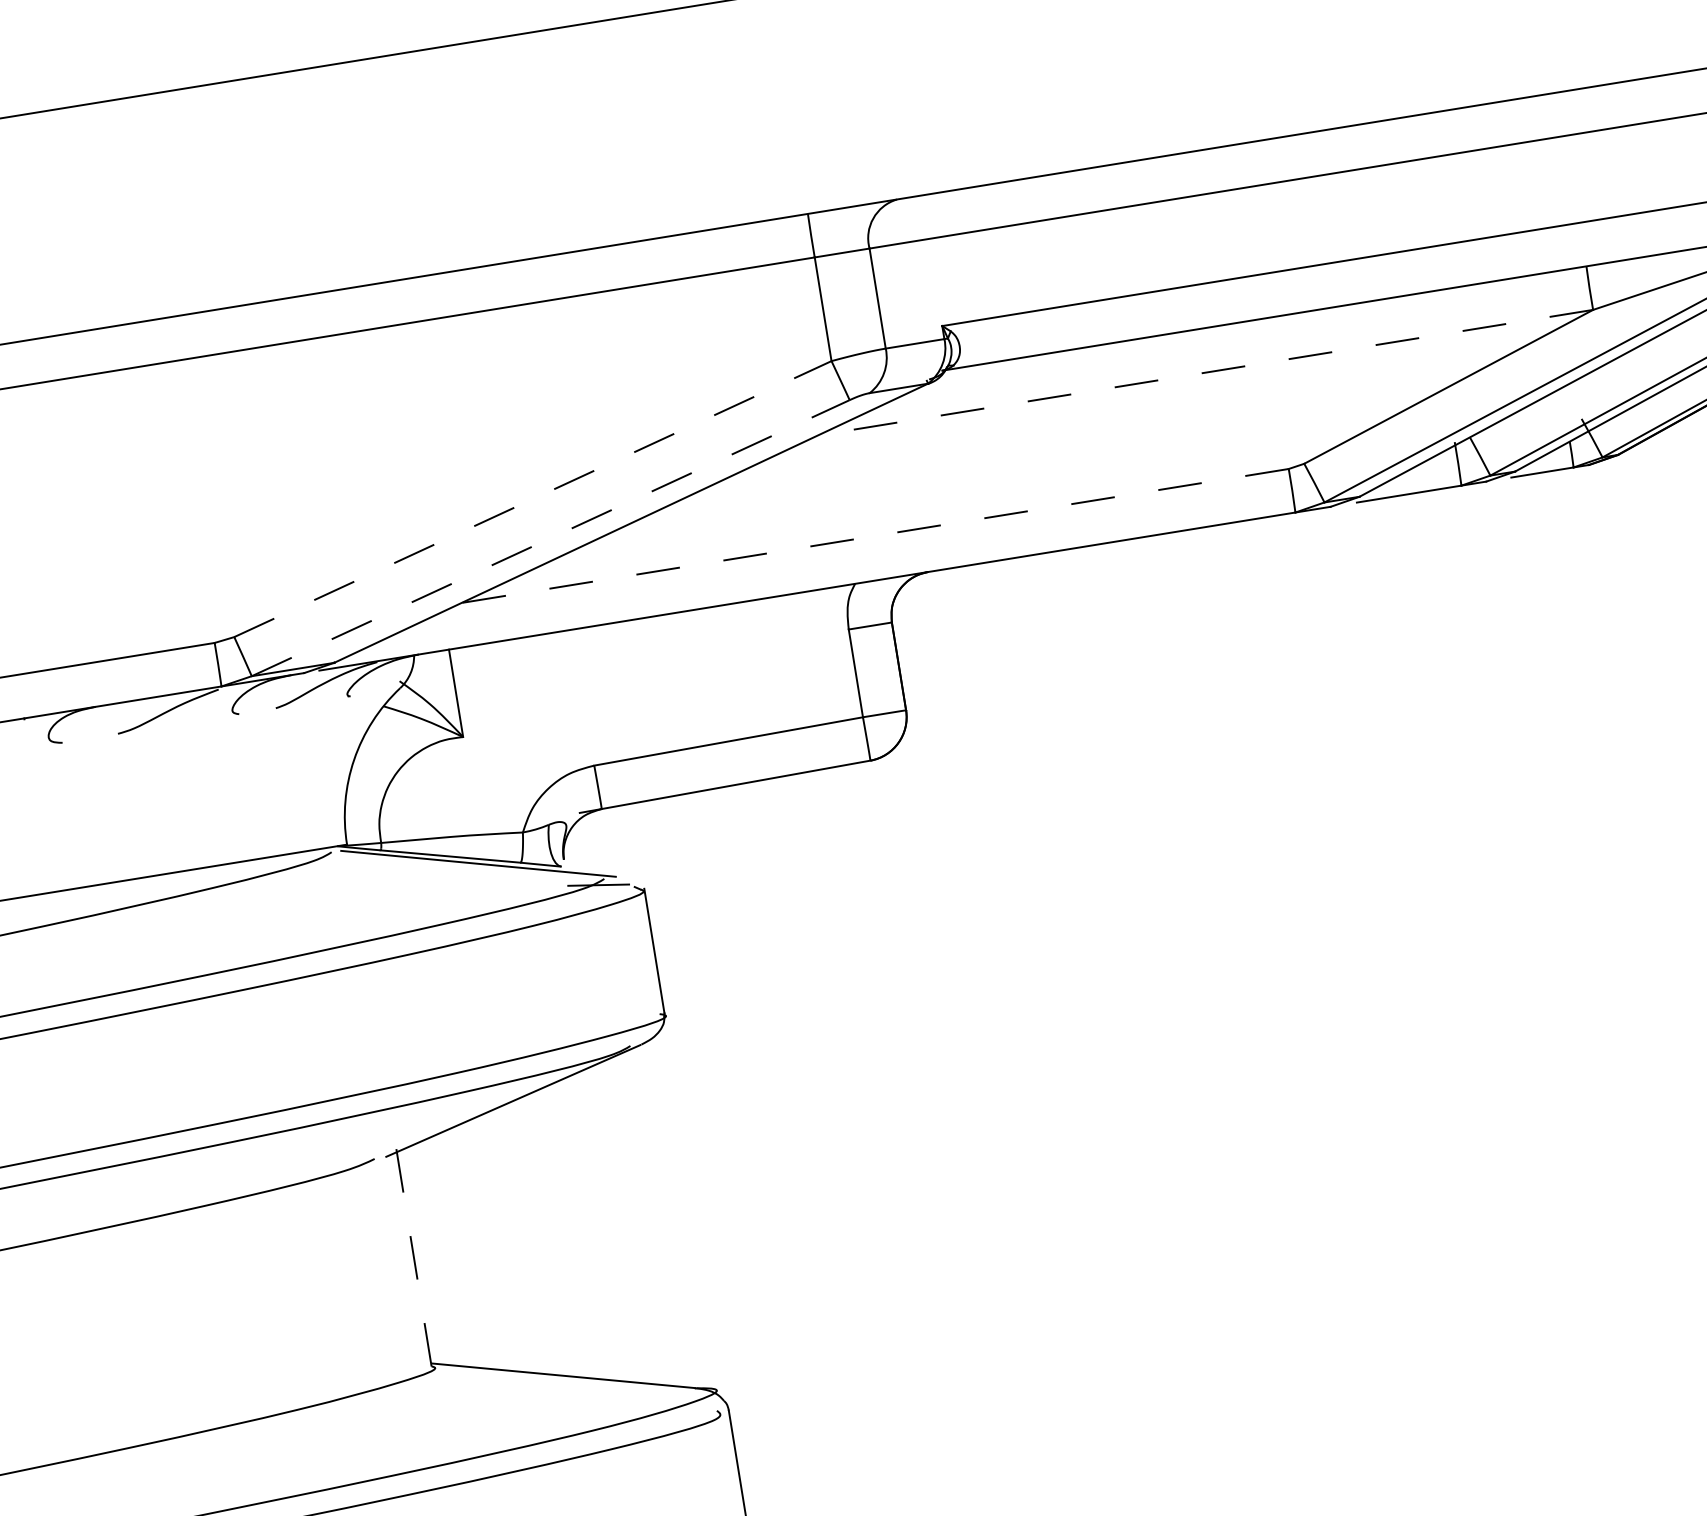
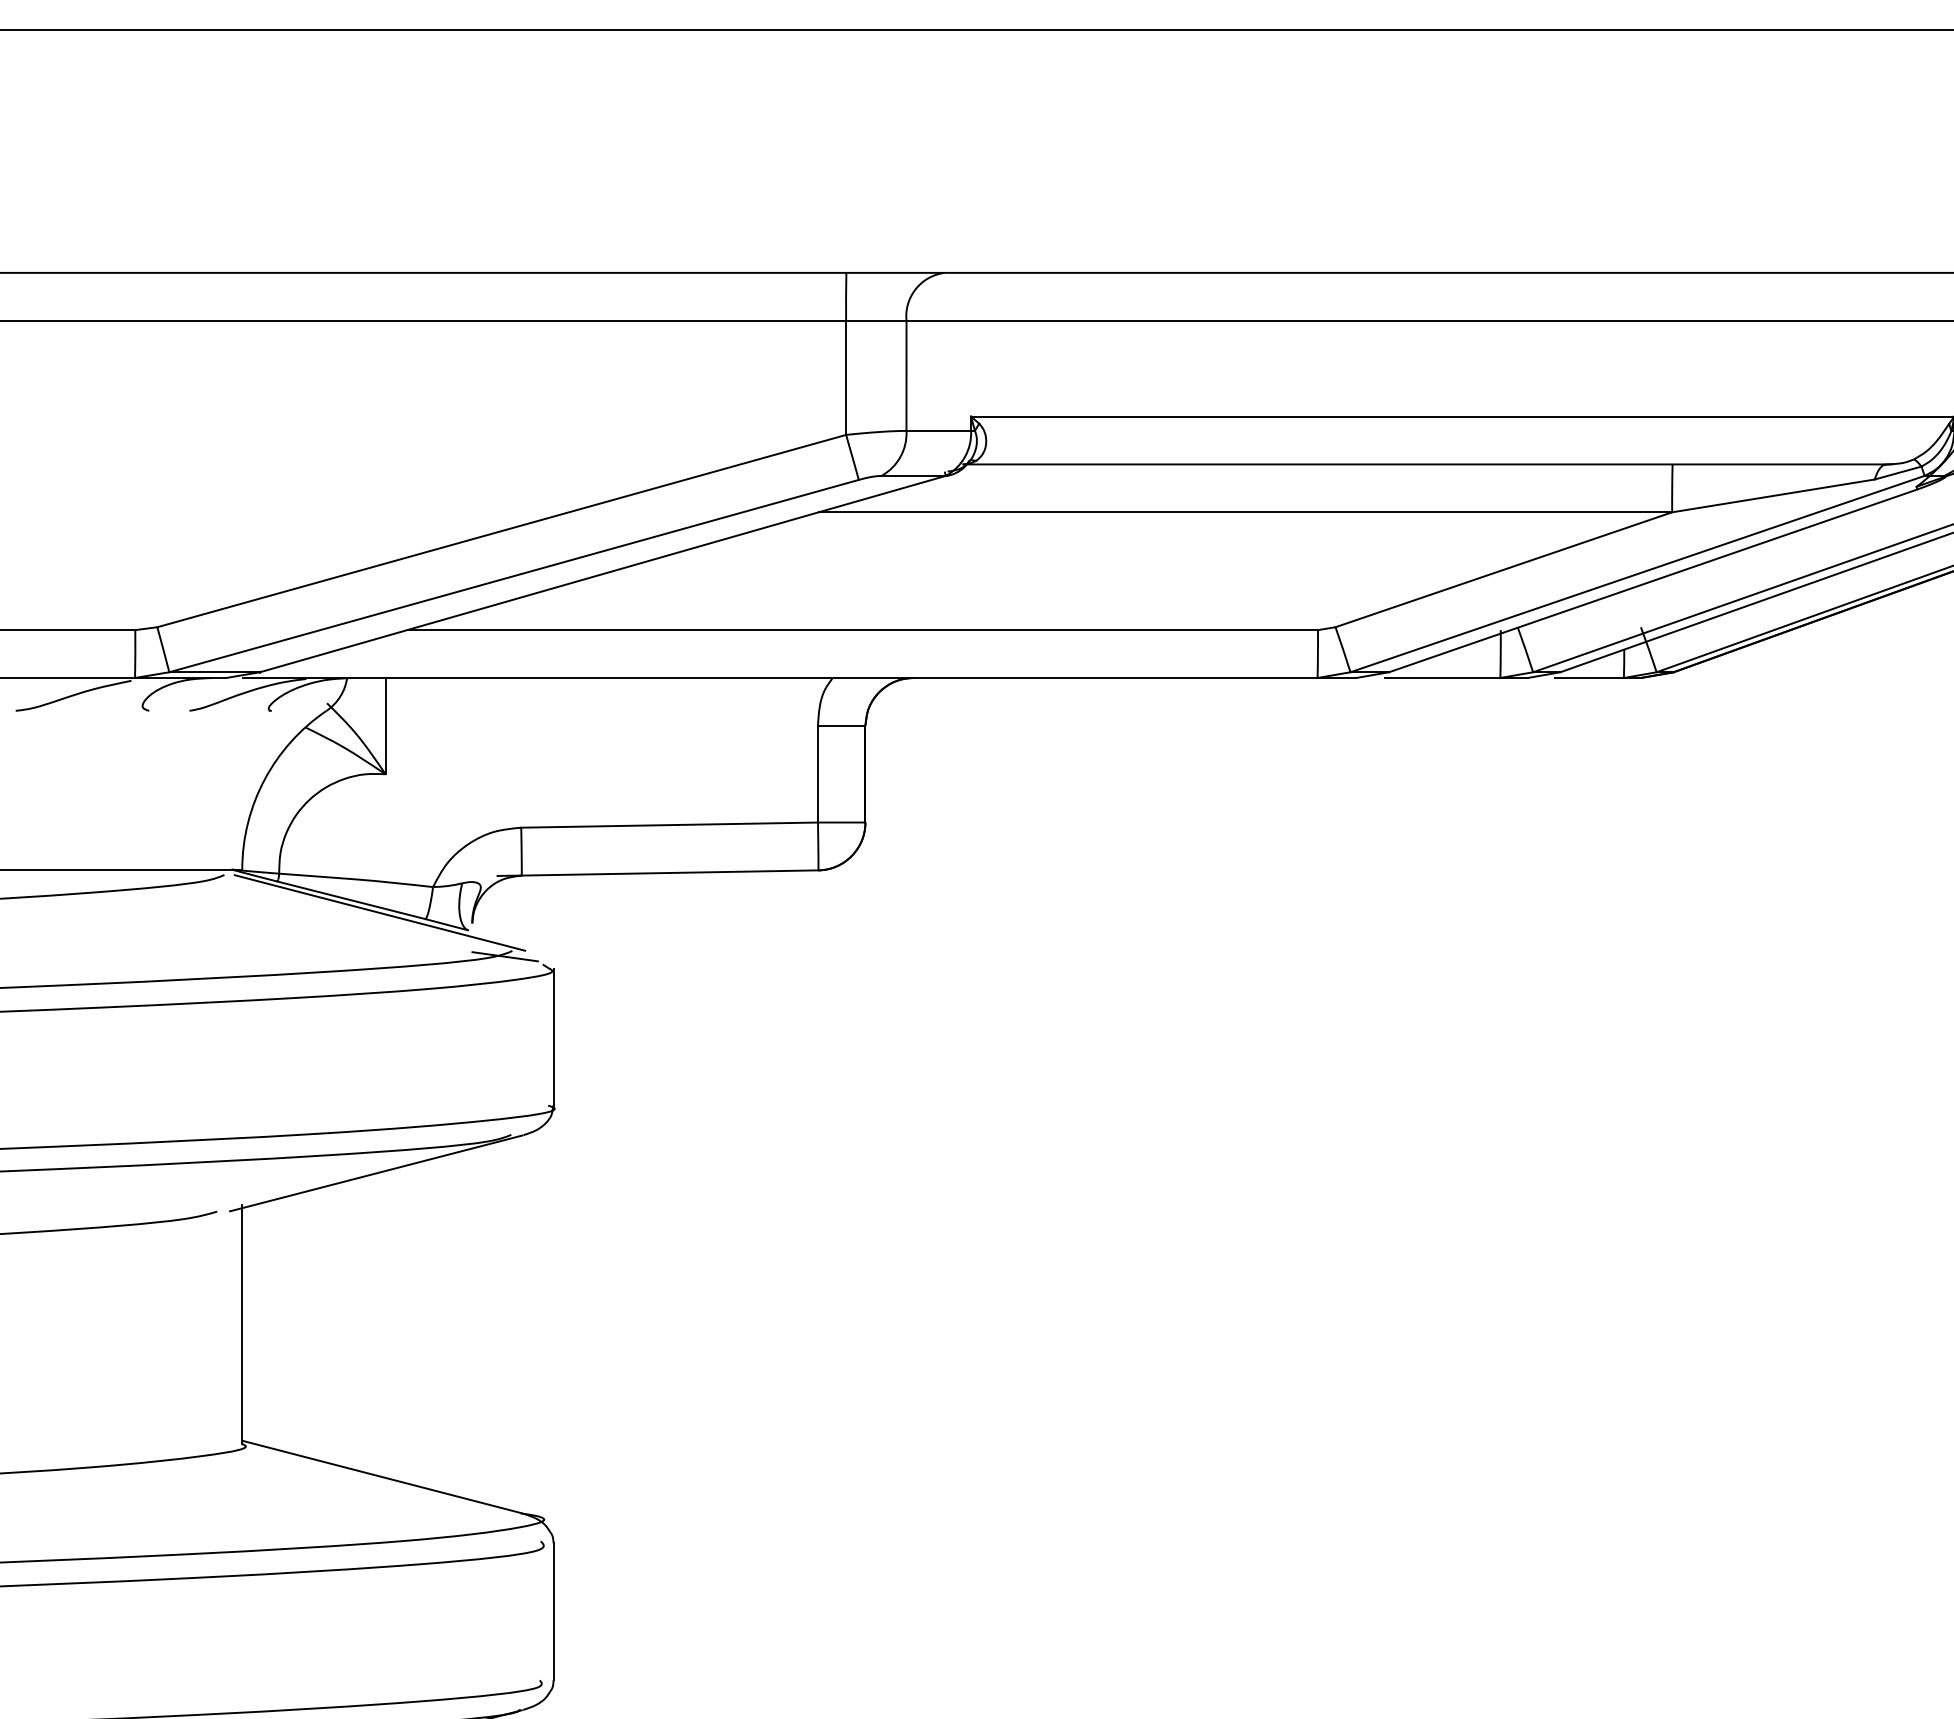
line: (1205, 372) -> (1245, 512), dashed -> solid
line: (532, 499) -> (501, 531), dashed -> solid
line: (875, 536) -> (862, 630), dashed -> solid
line: (551, 538) -> (514, 576), dashed -> solid
line: (414, 1257) -> (242, 1324), dashed -> solid

